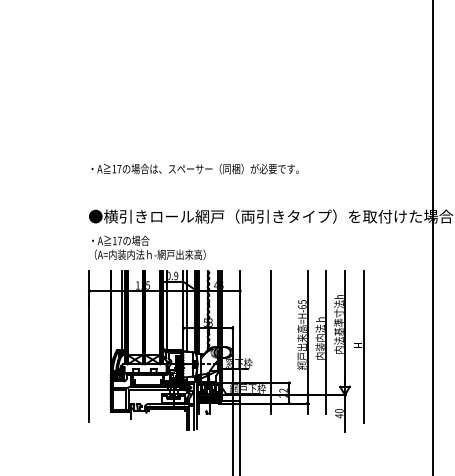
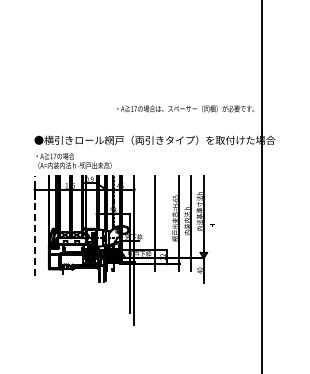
text: (194, 168) -> (185, 108), moved
line: (88, 346) -> (34, 226), solid -> dashed
line: (364, 346) -> (216, 226), removed

